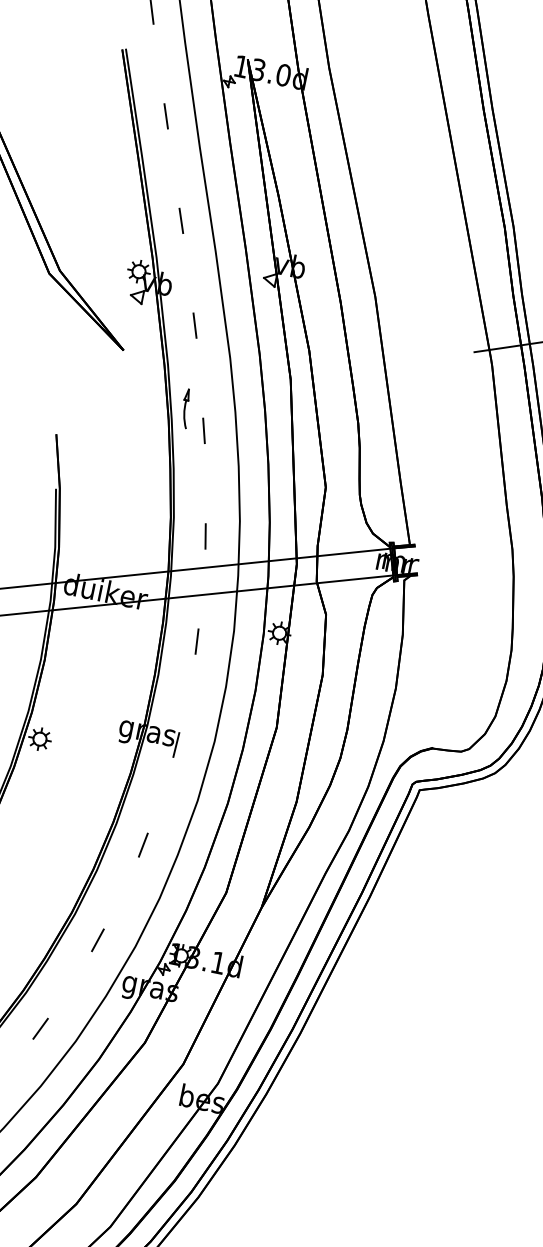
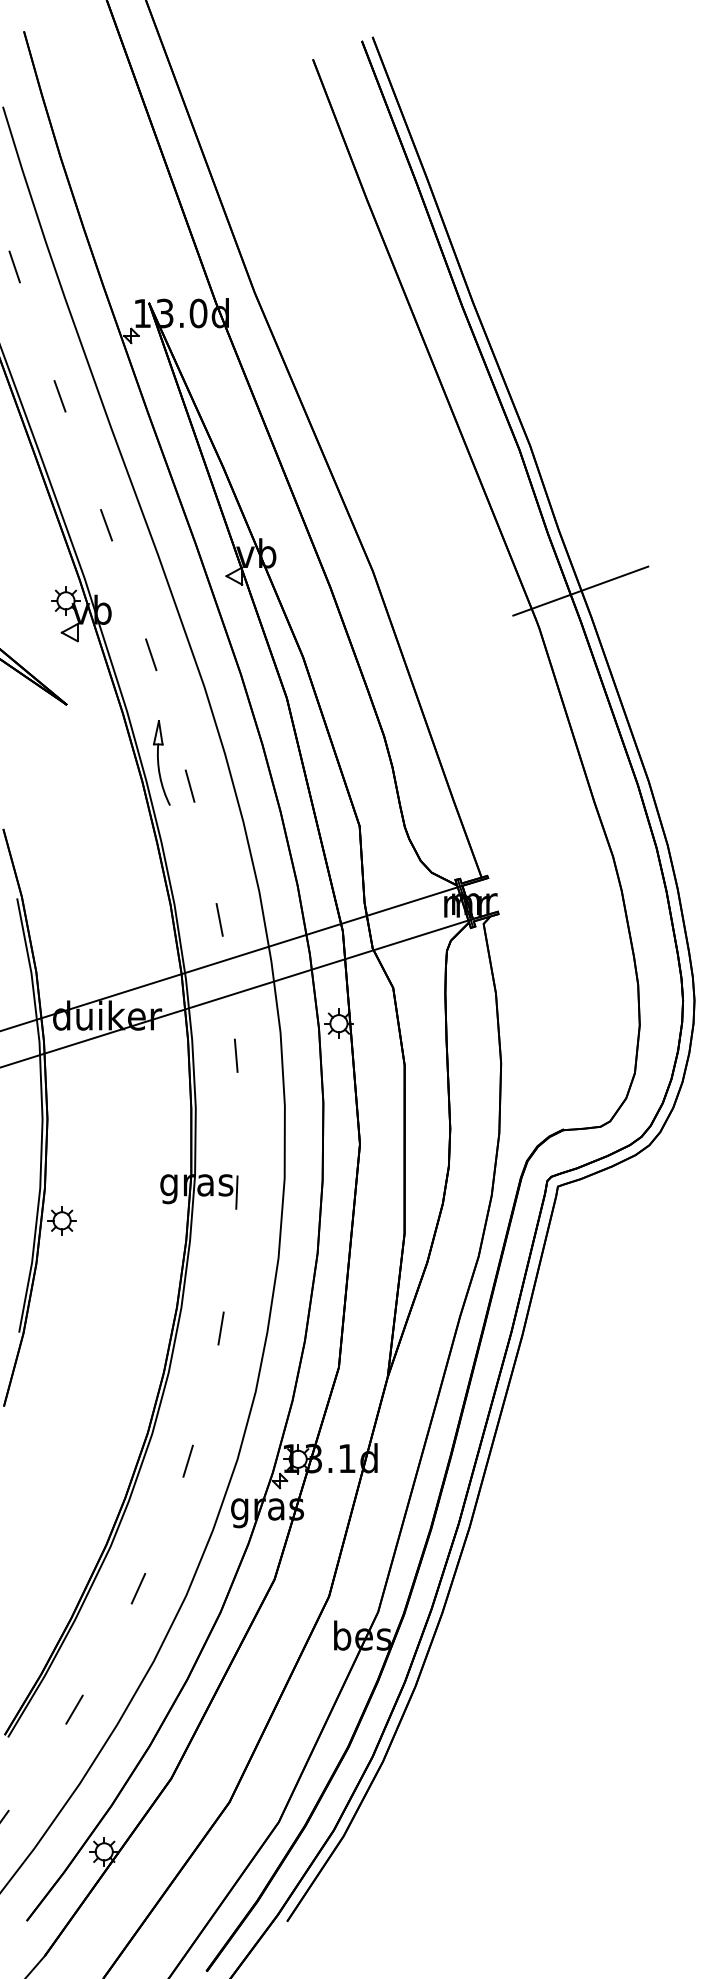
part: (186, 408) -> (161, 762), size x1.67

